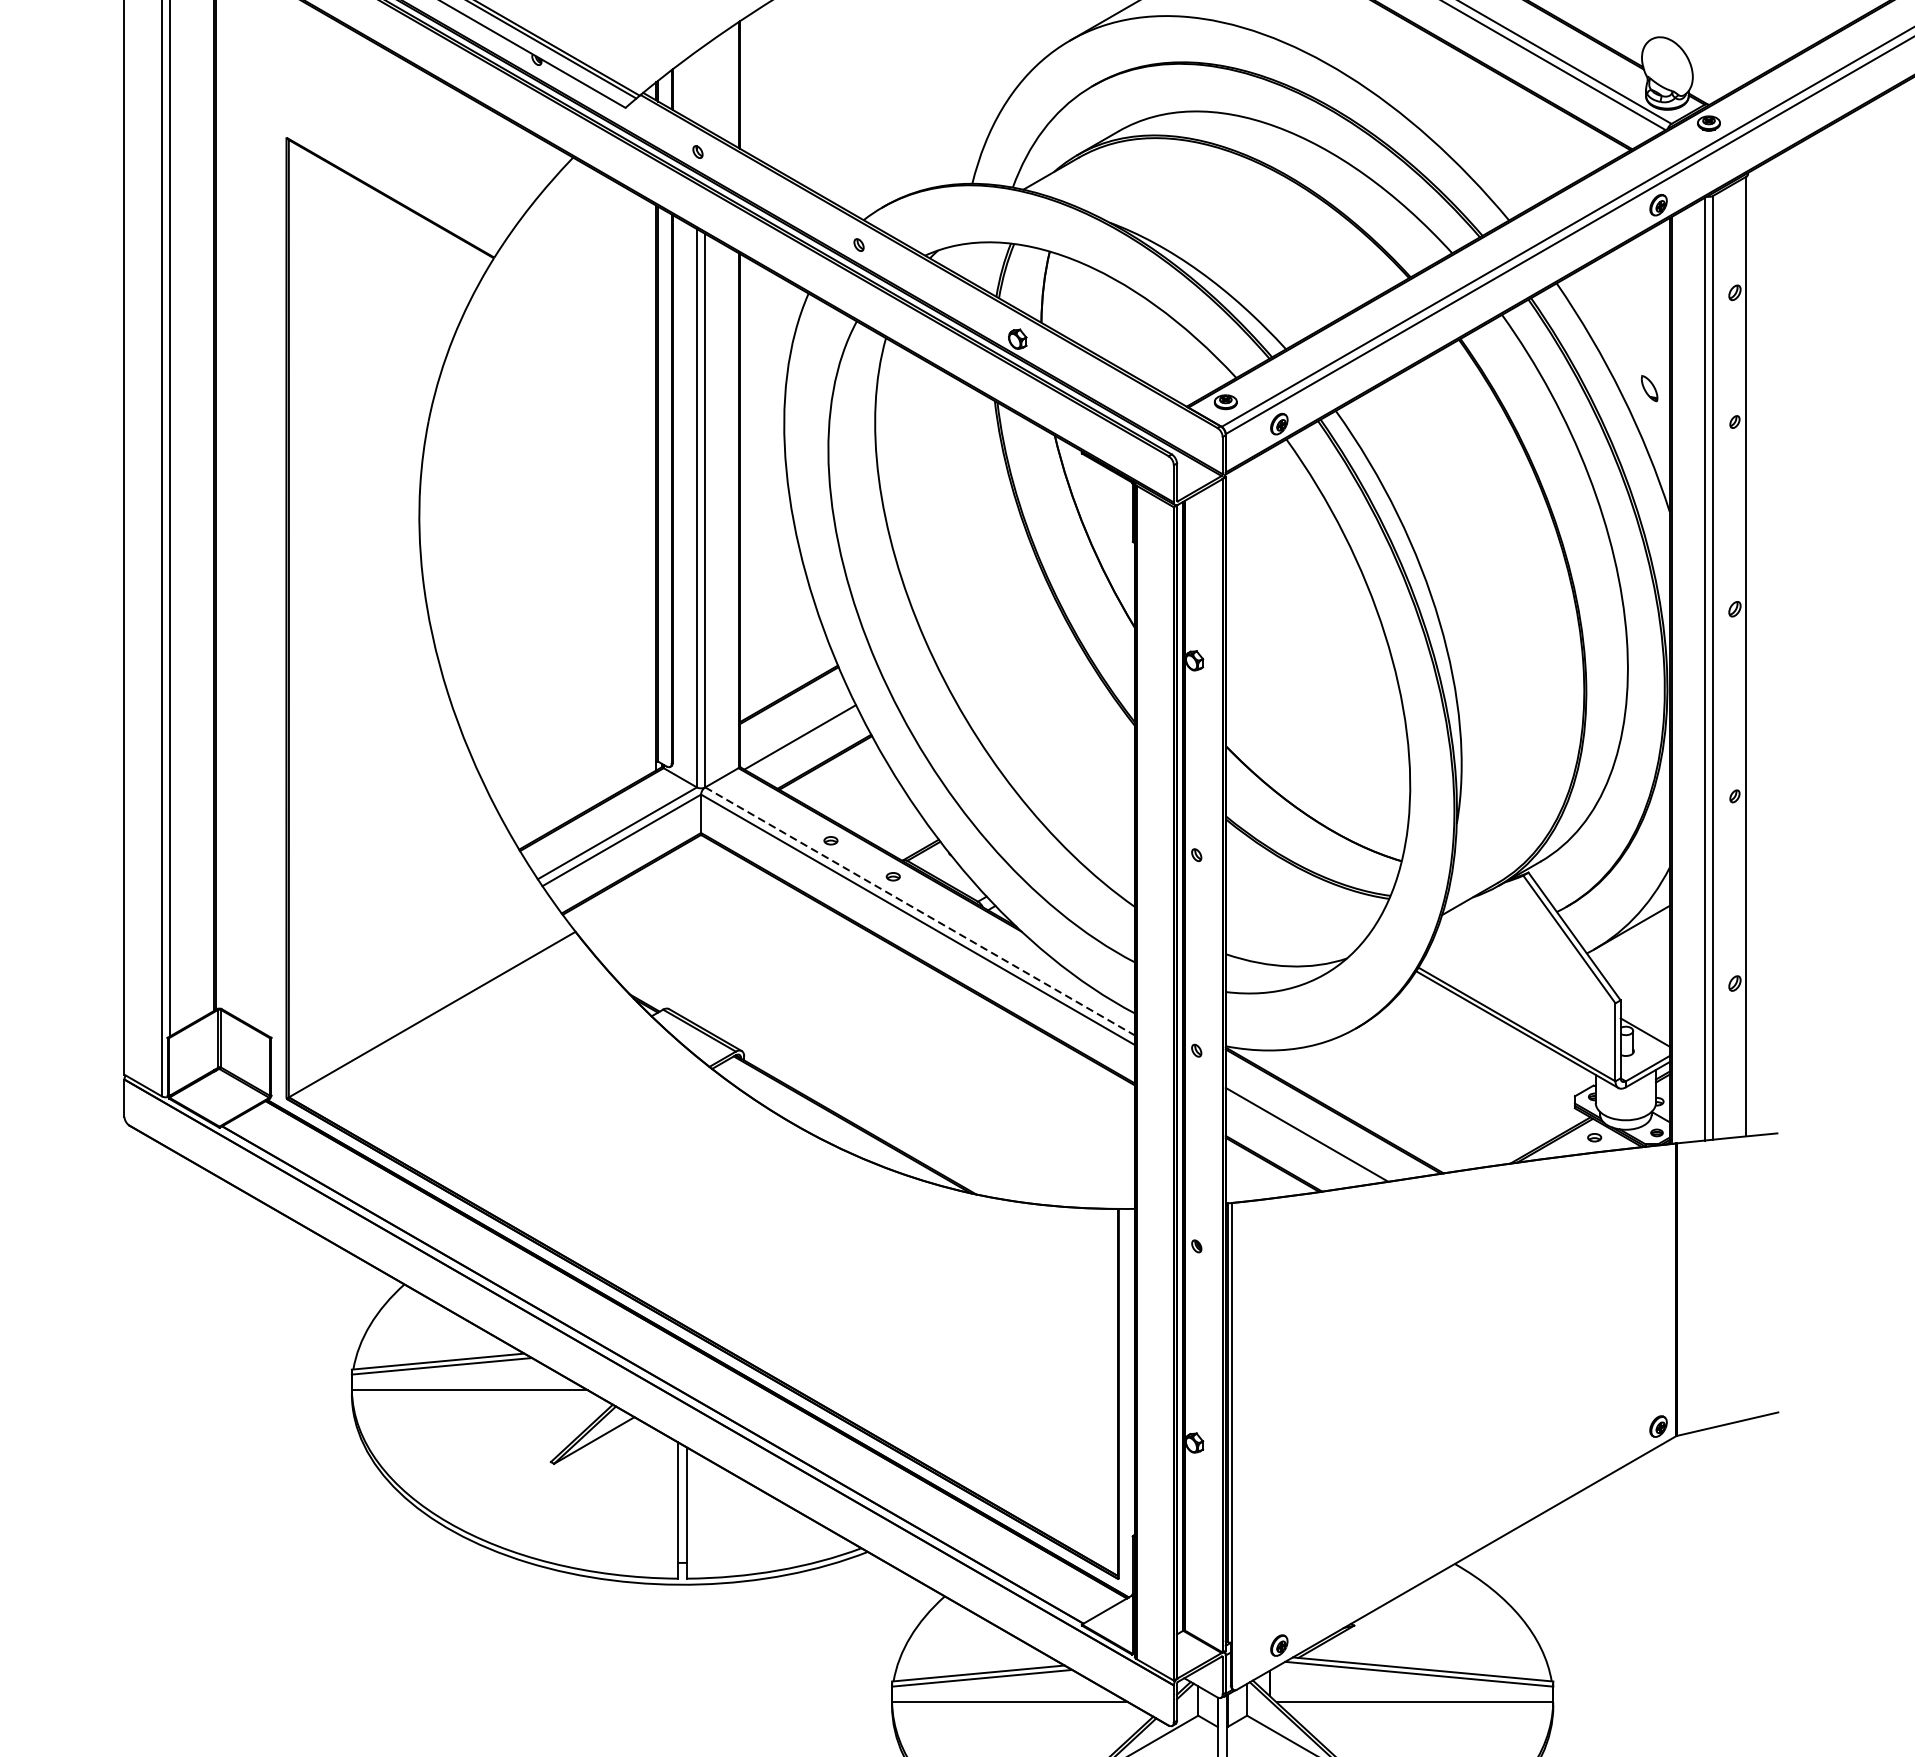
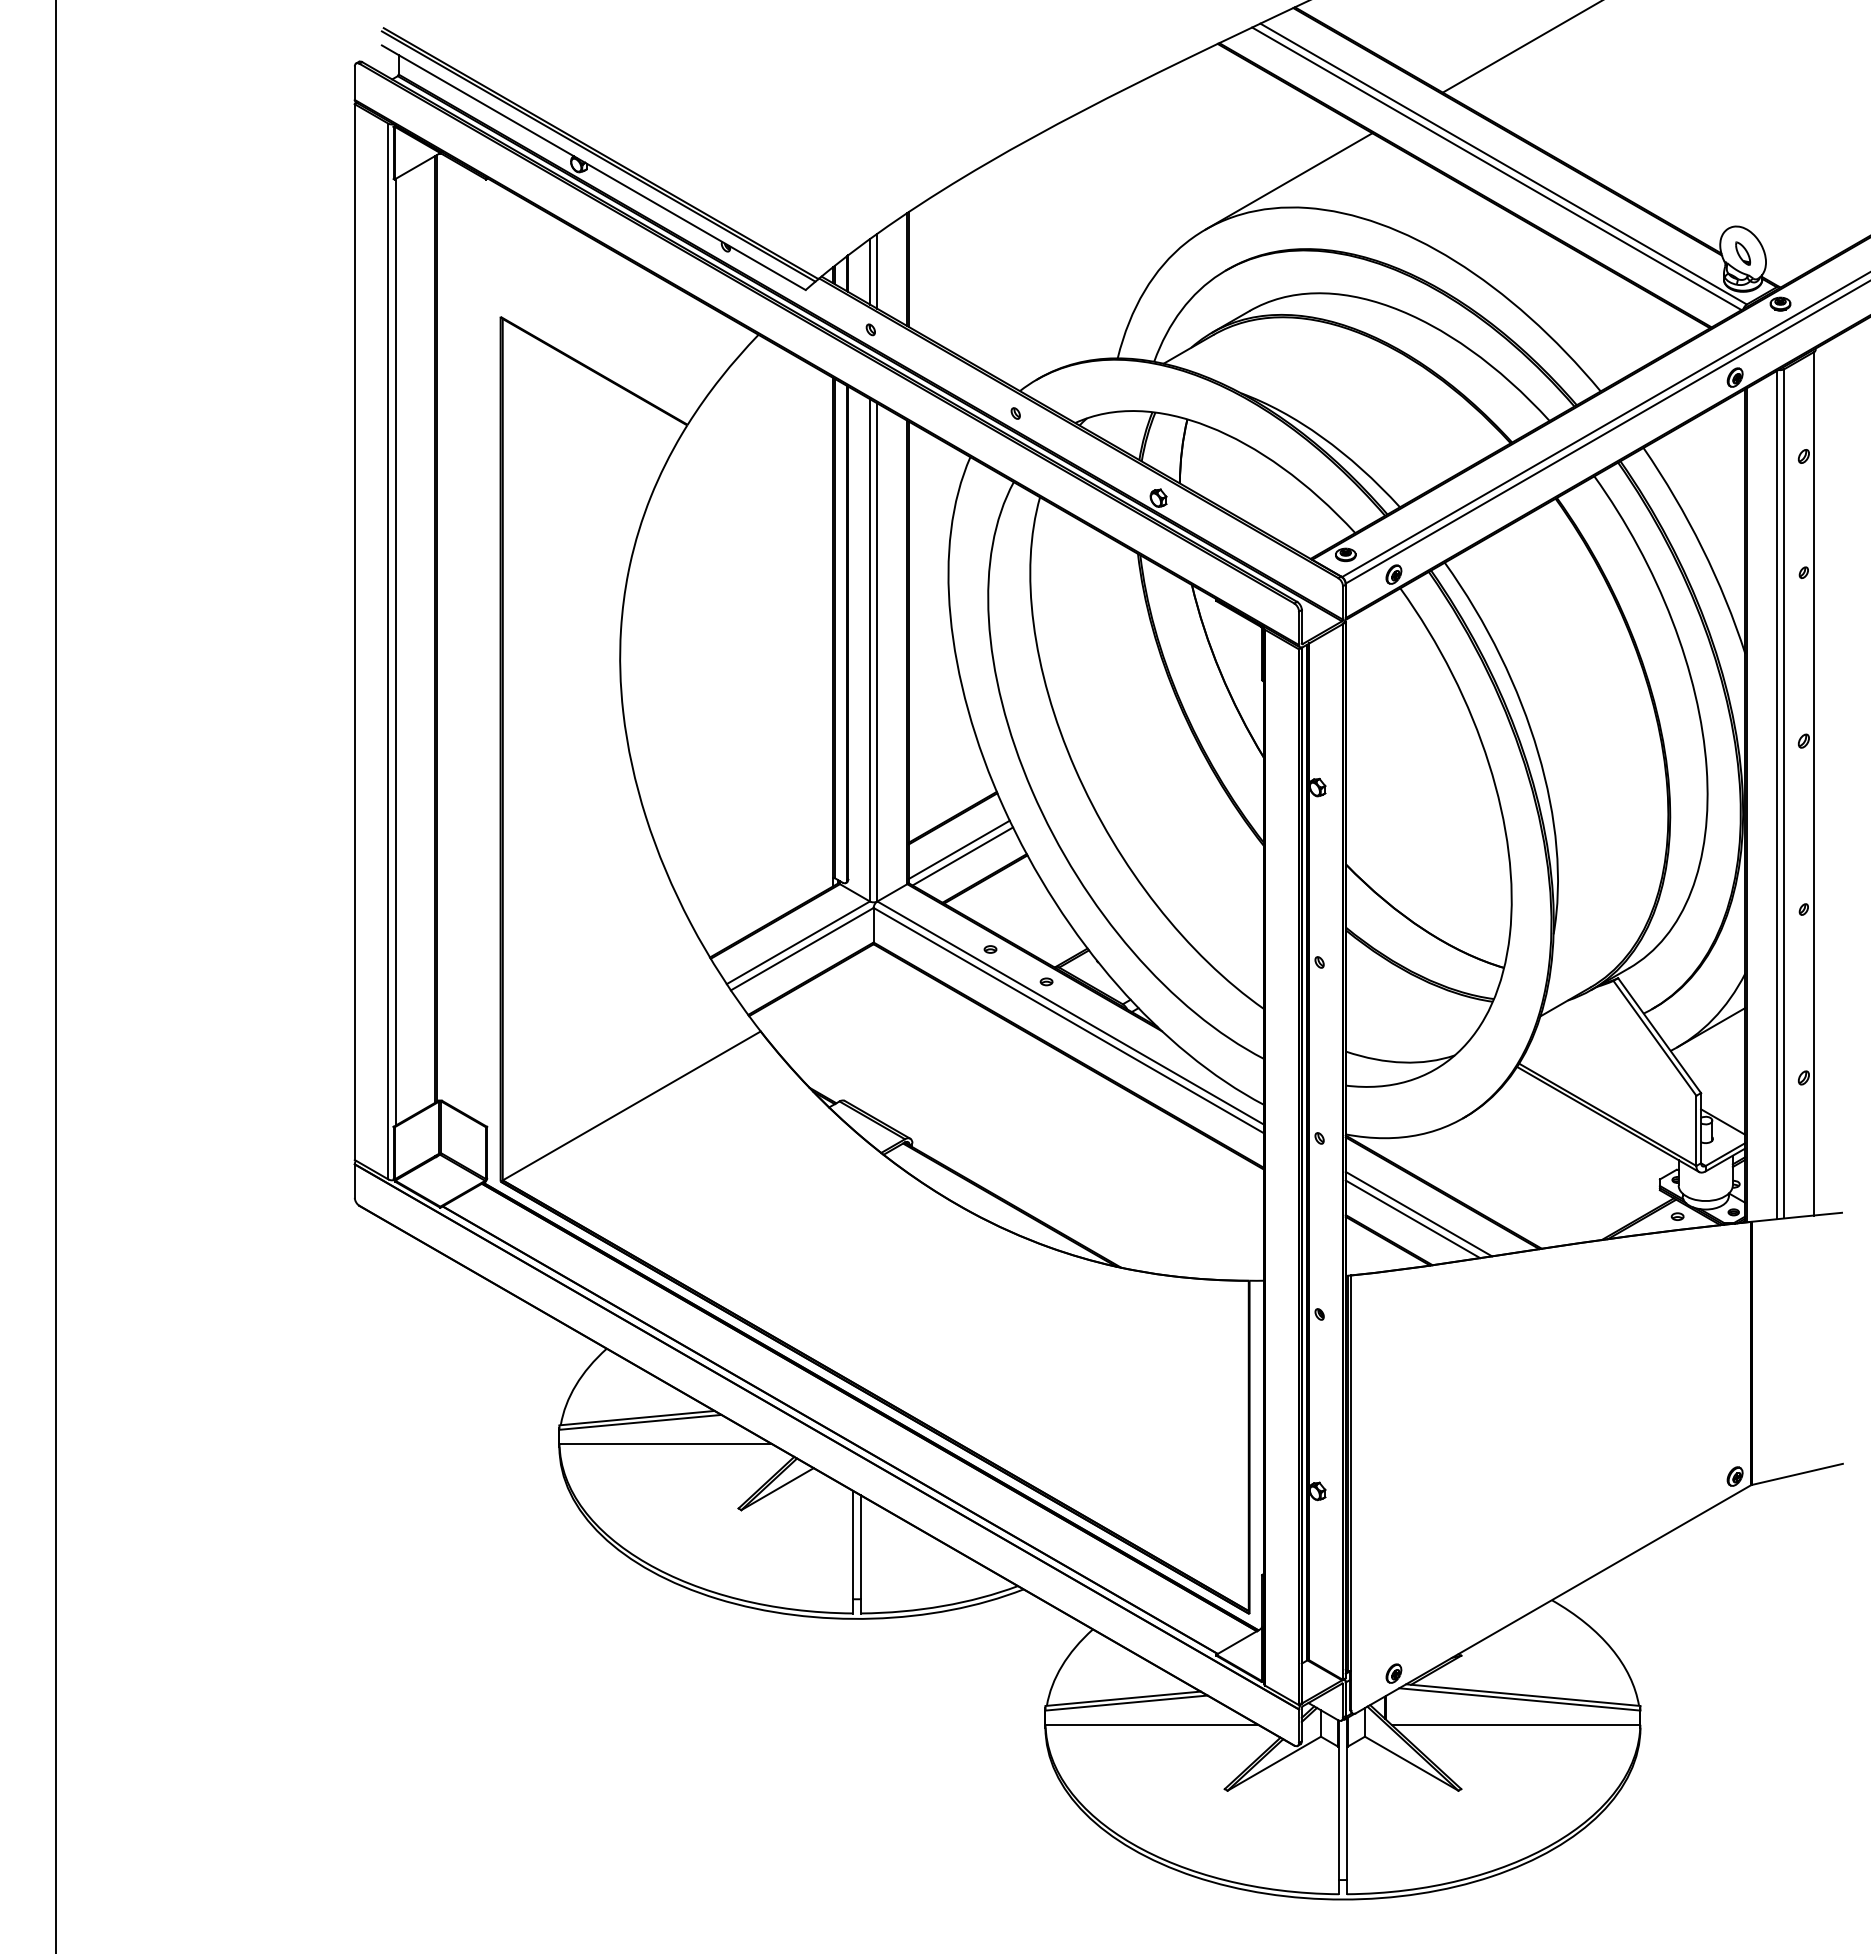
line: (705, 86) -> (877, 270), added
line: (696, 87) -> (869, 271), added
part: (1650, 388) -> (1743, 253), moved
line: (795, 729) -> (958, 849), added
line: (920, 911) -> (1071, 1013), dashed -> solid
line: (1299, 1140) -> (1412, 1219), added

